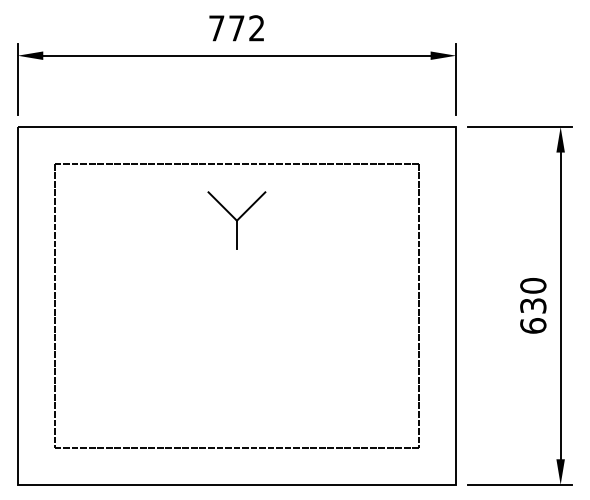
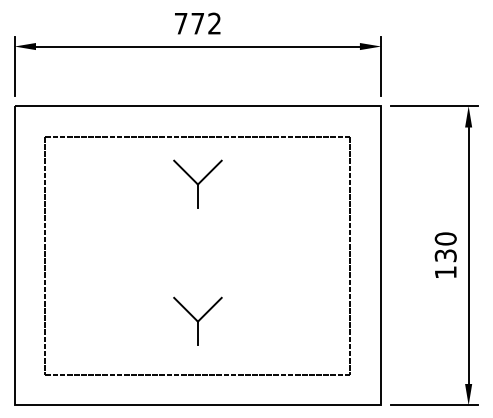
text: (533, 325) -> (445, 272), 630 -> 130
part: (236, 384) -> (197, 321), added

